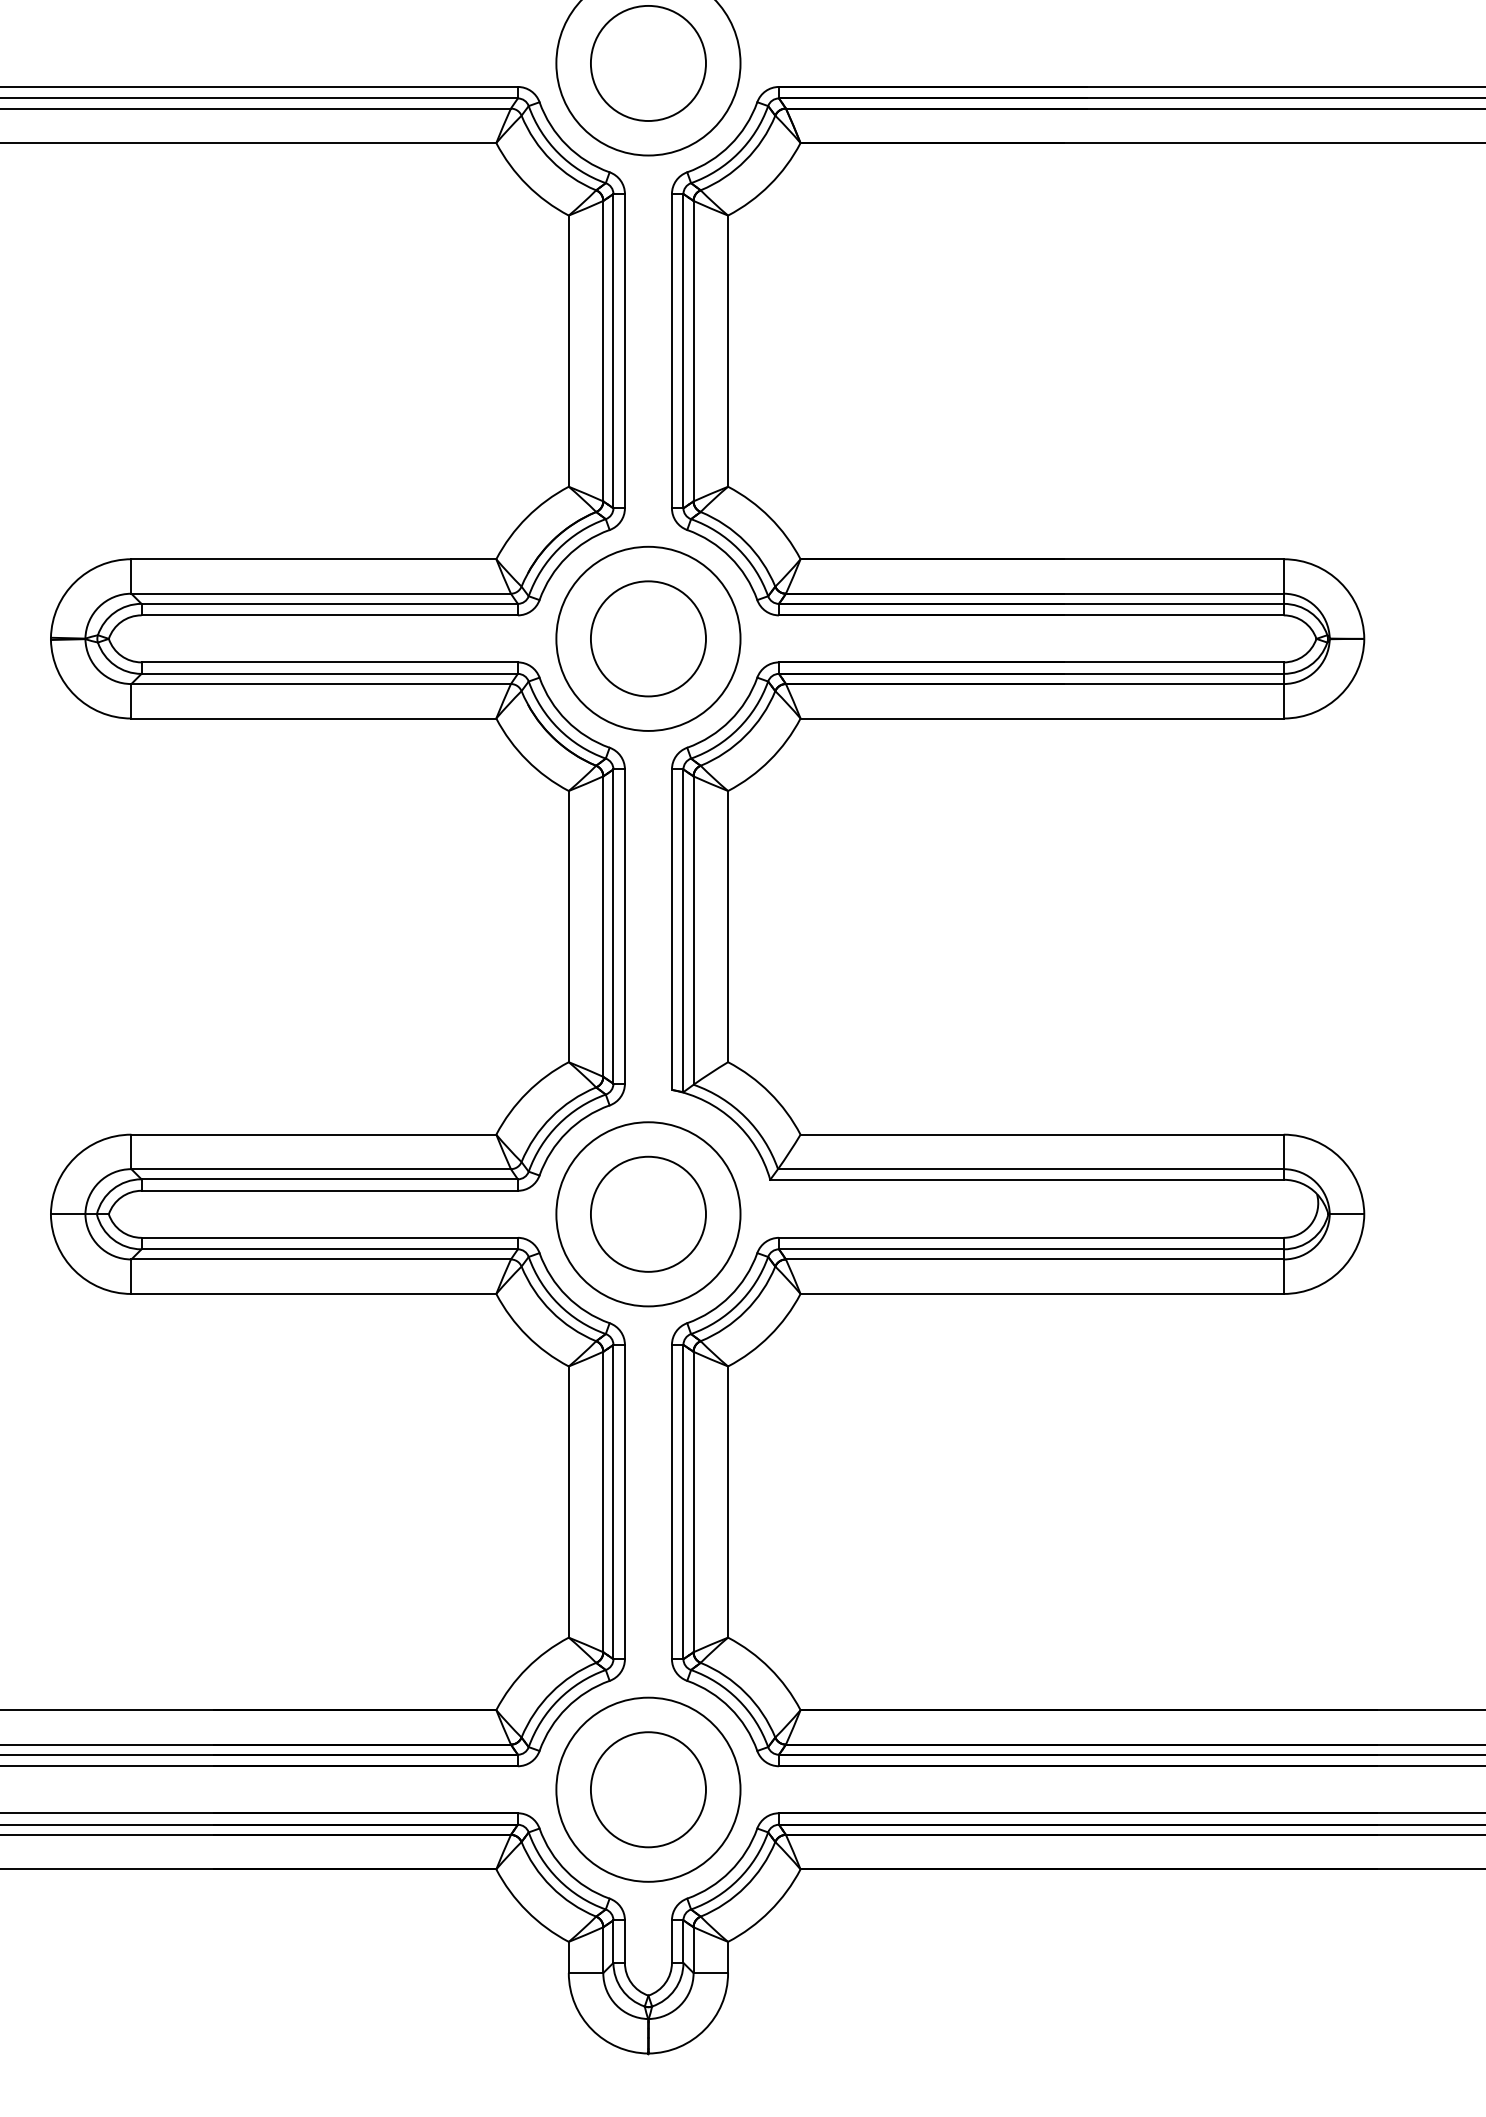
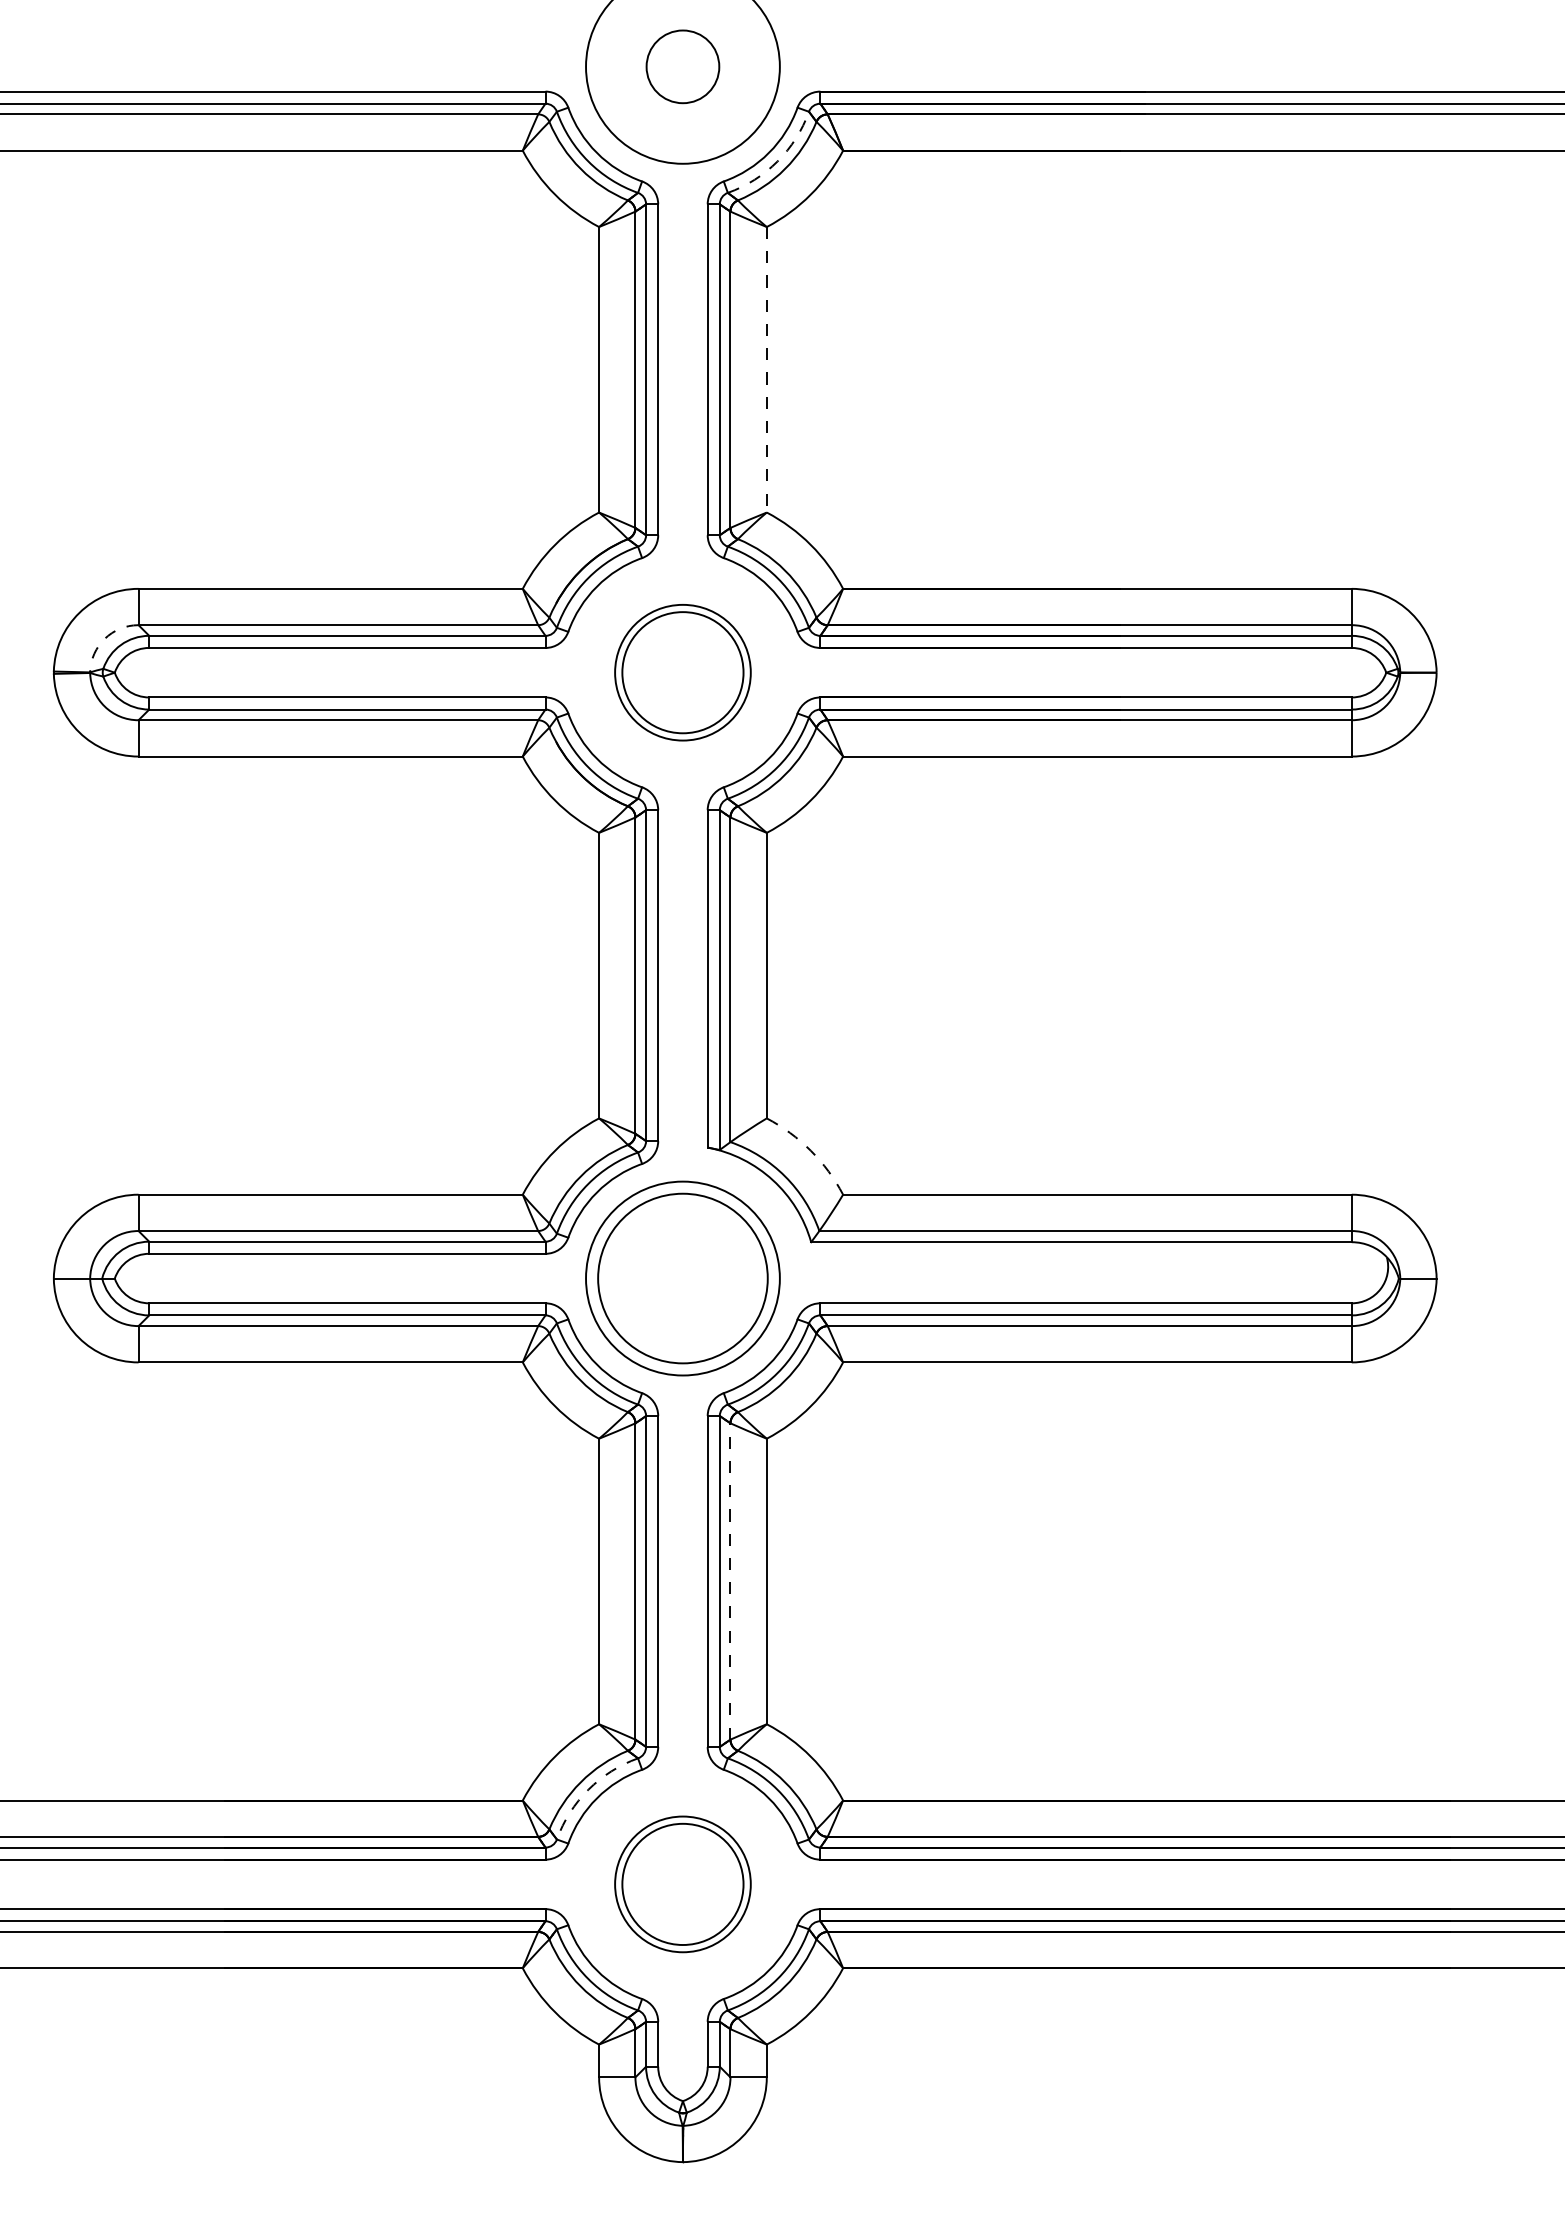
circle: (648, 63) -> (682, 66), size x0.6
arc: (738, 153) -> (777, 161), solid -> dashed
line: (727, 350) -> (766, 369), solid -> dashed
arc: (99, 606) -> (104, 638), solid -> dashed
circle: (648, 638) -> (682, 672), size x0.7
arc: (769, 1092) -> (810, 1150), solid -> dashed
circle: (648, 1214) -> (682, 1278), size x1.4
line: (693, 1501) -> (730, 1580), solid -> dashed
arc: (558, 1699) -> (588, 1789), solid -> dashed
circle: (648, 1789) -> (682, 1884), size x0.7

